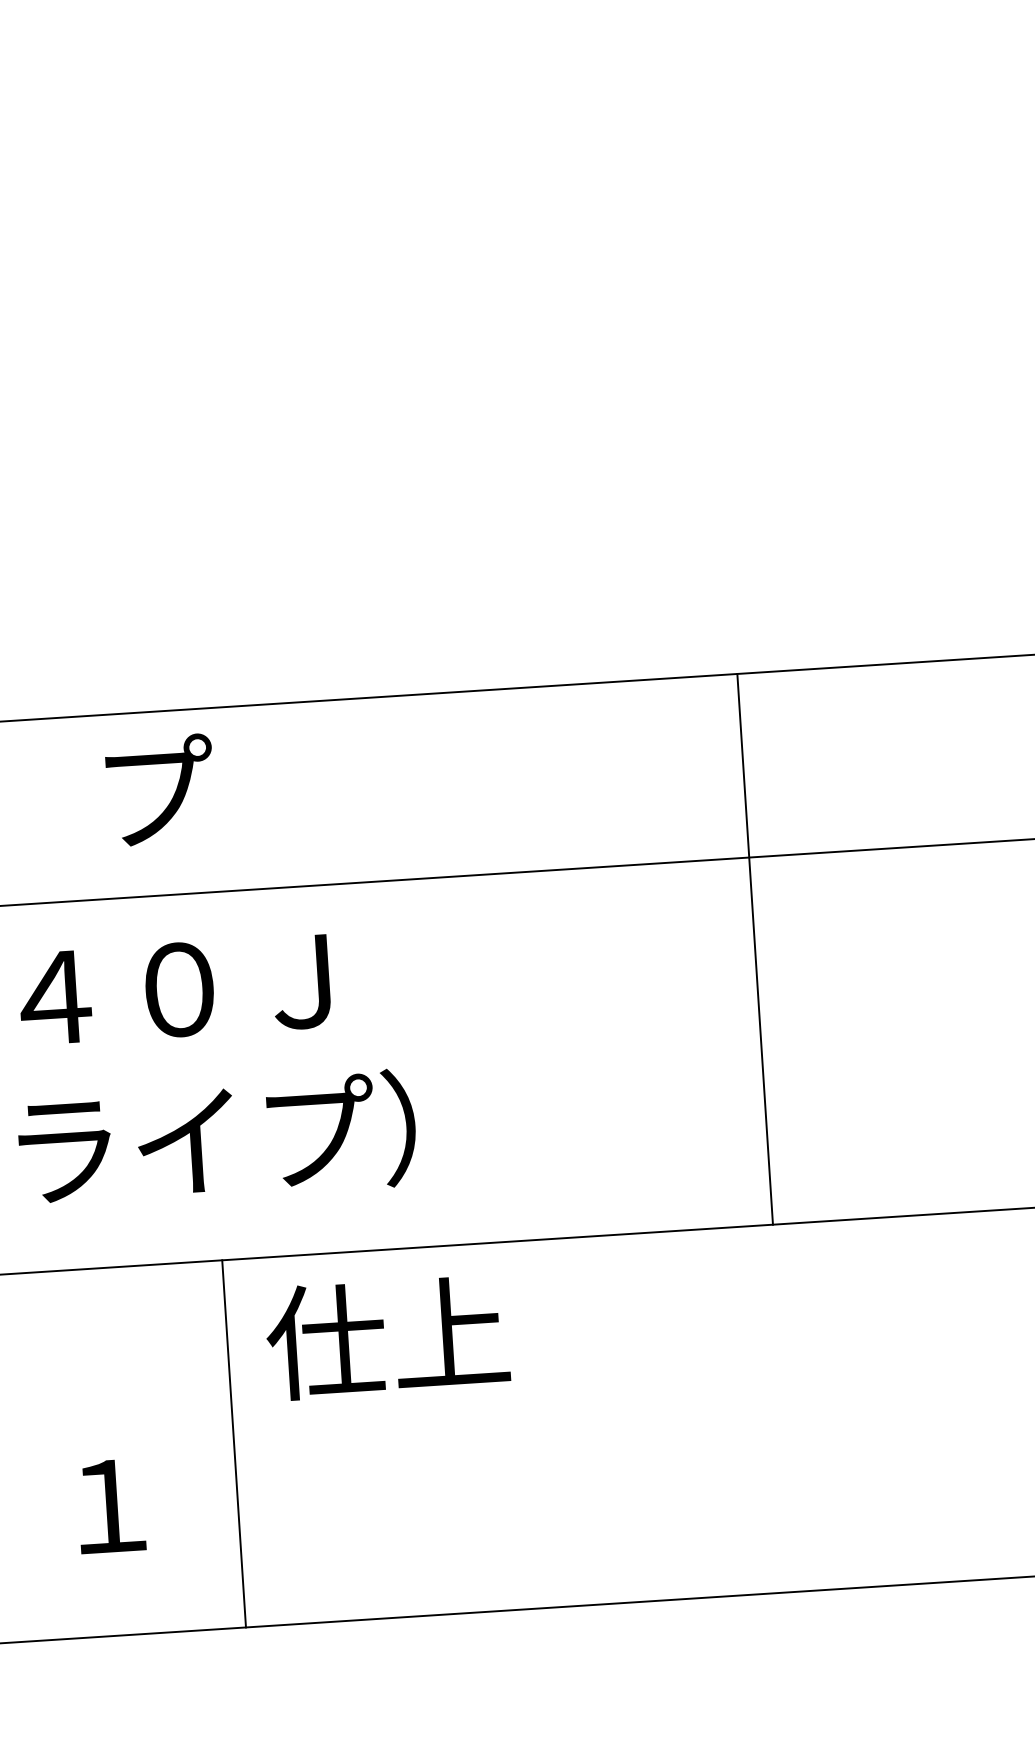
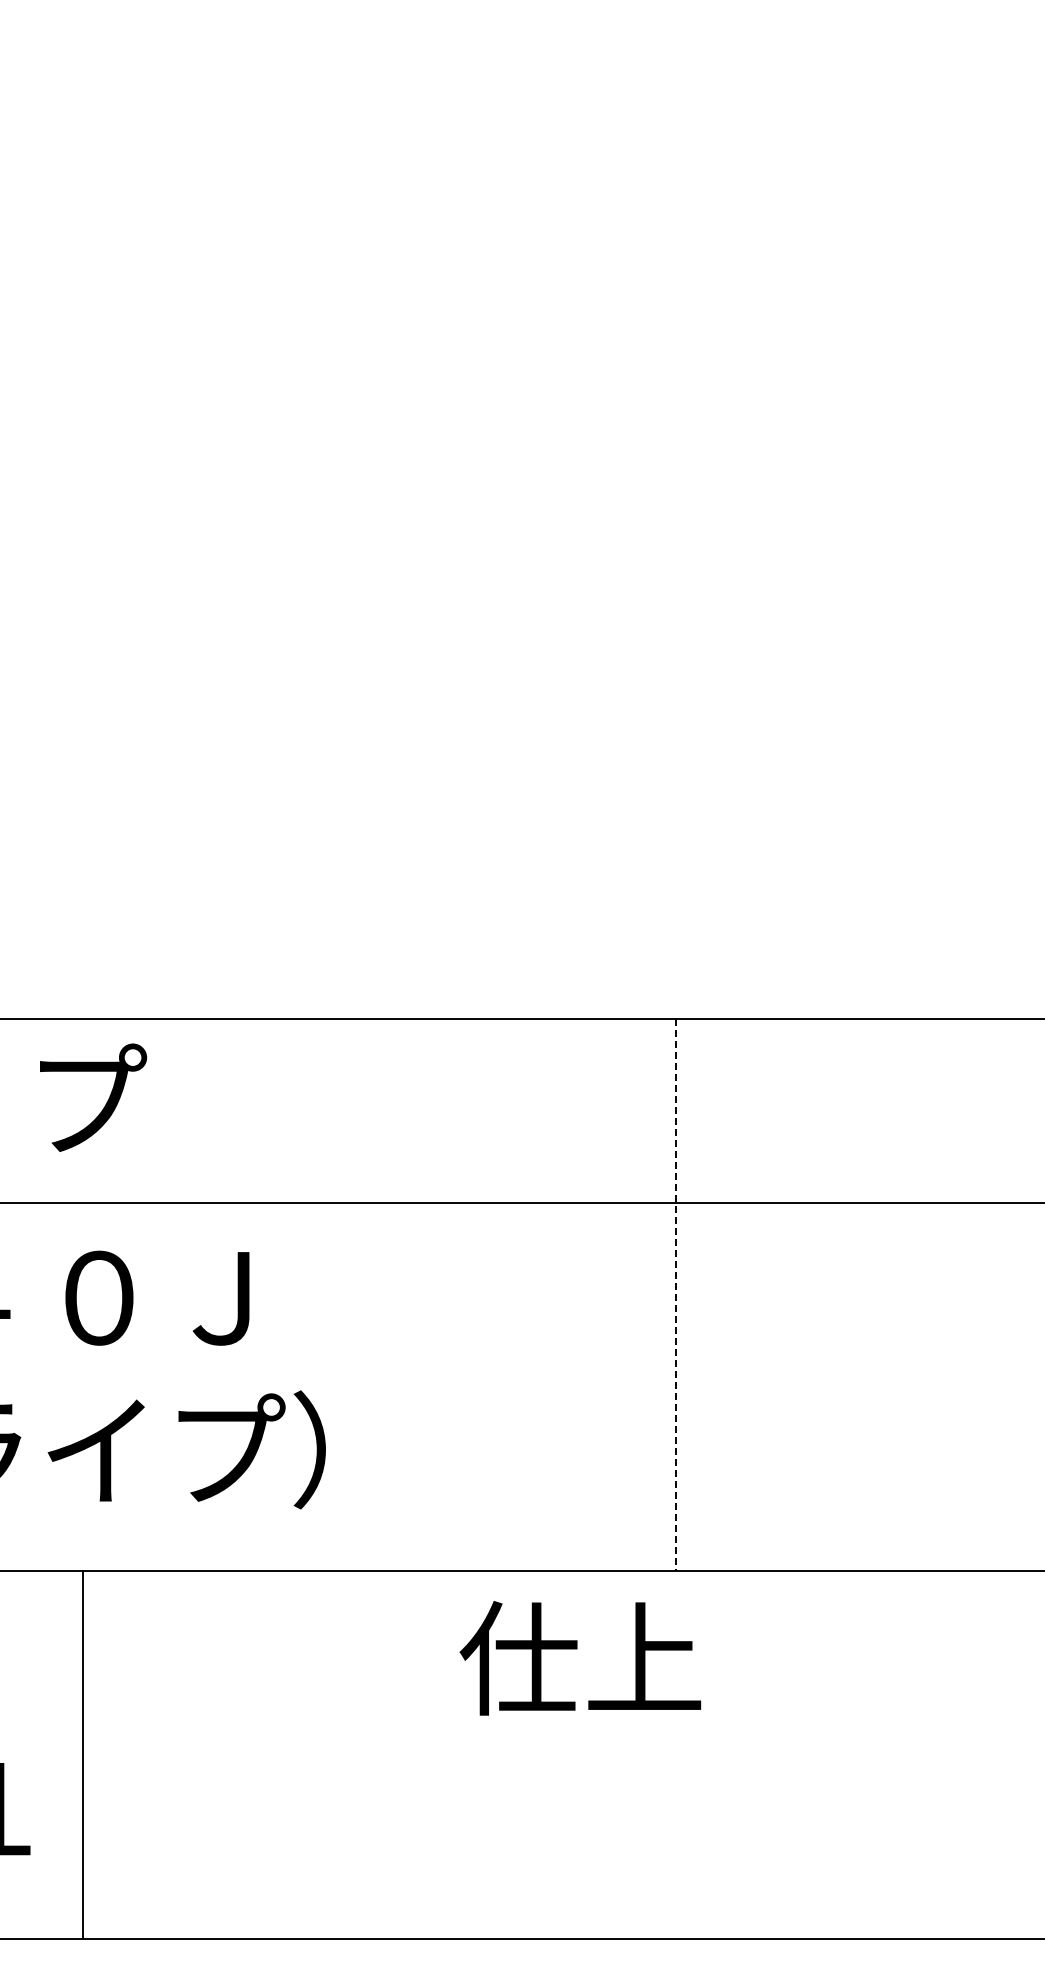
line: (755, 948) -> (676, 1294), solid -> dashed
text: (387, 1337) -> (580, 1658), moved
line: (234, 1443) -> (83, 1754), moved

